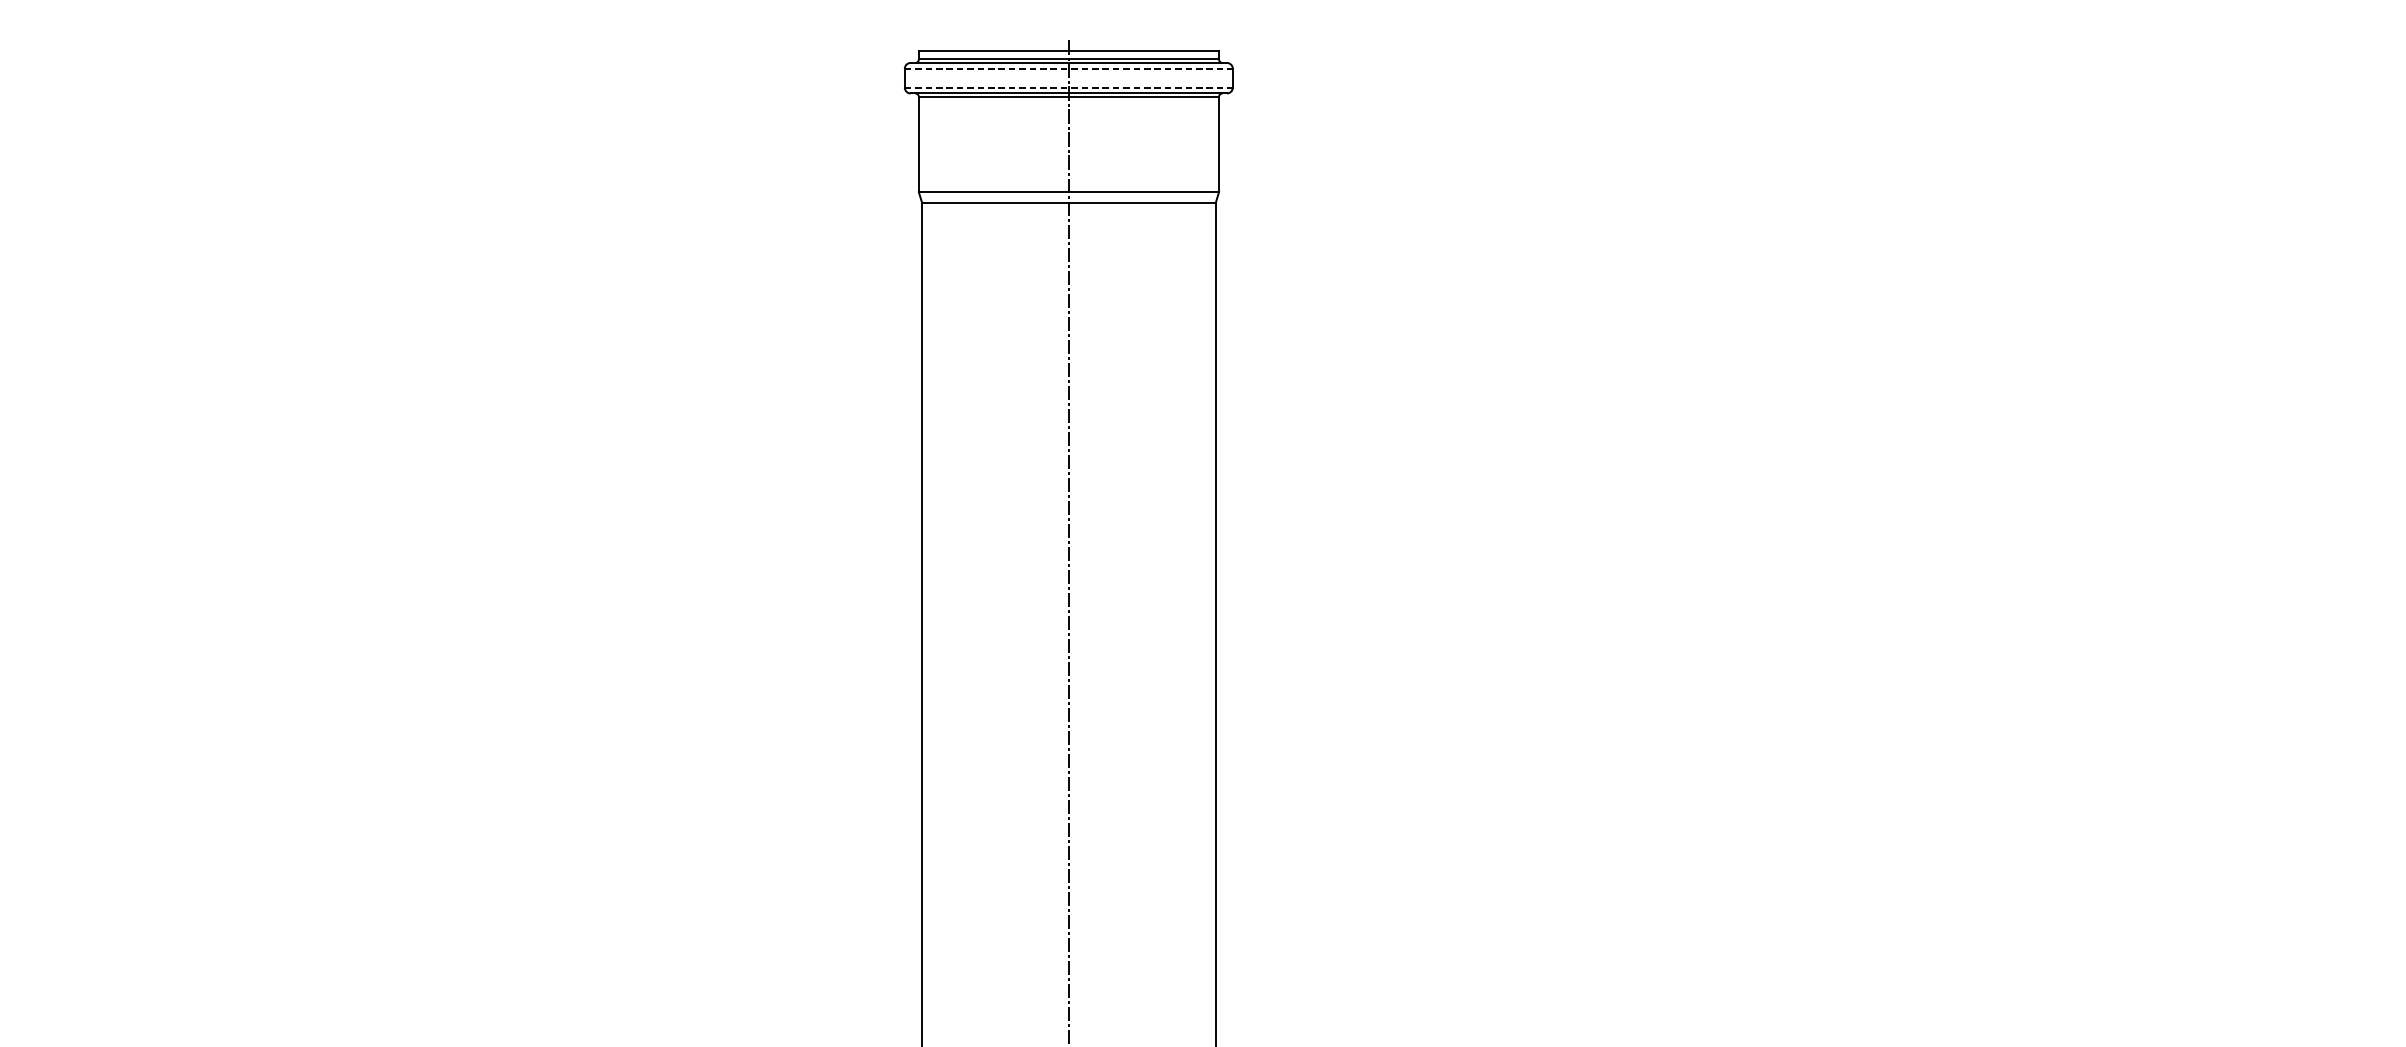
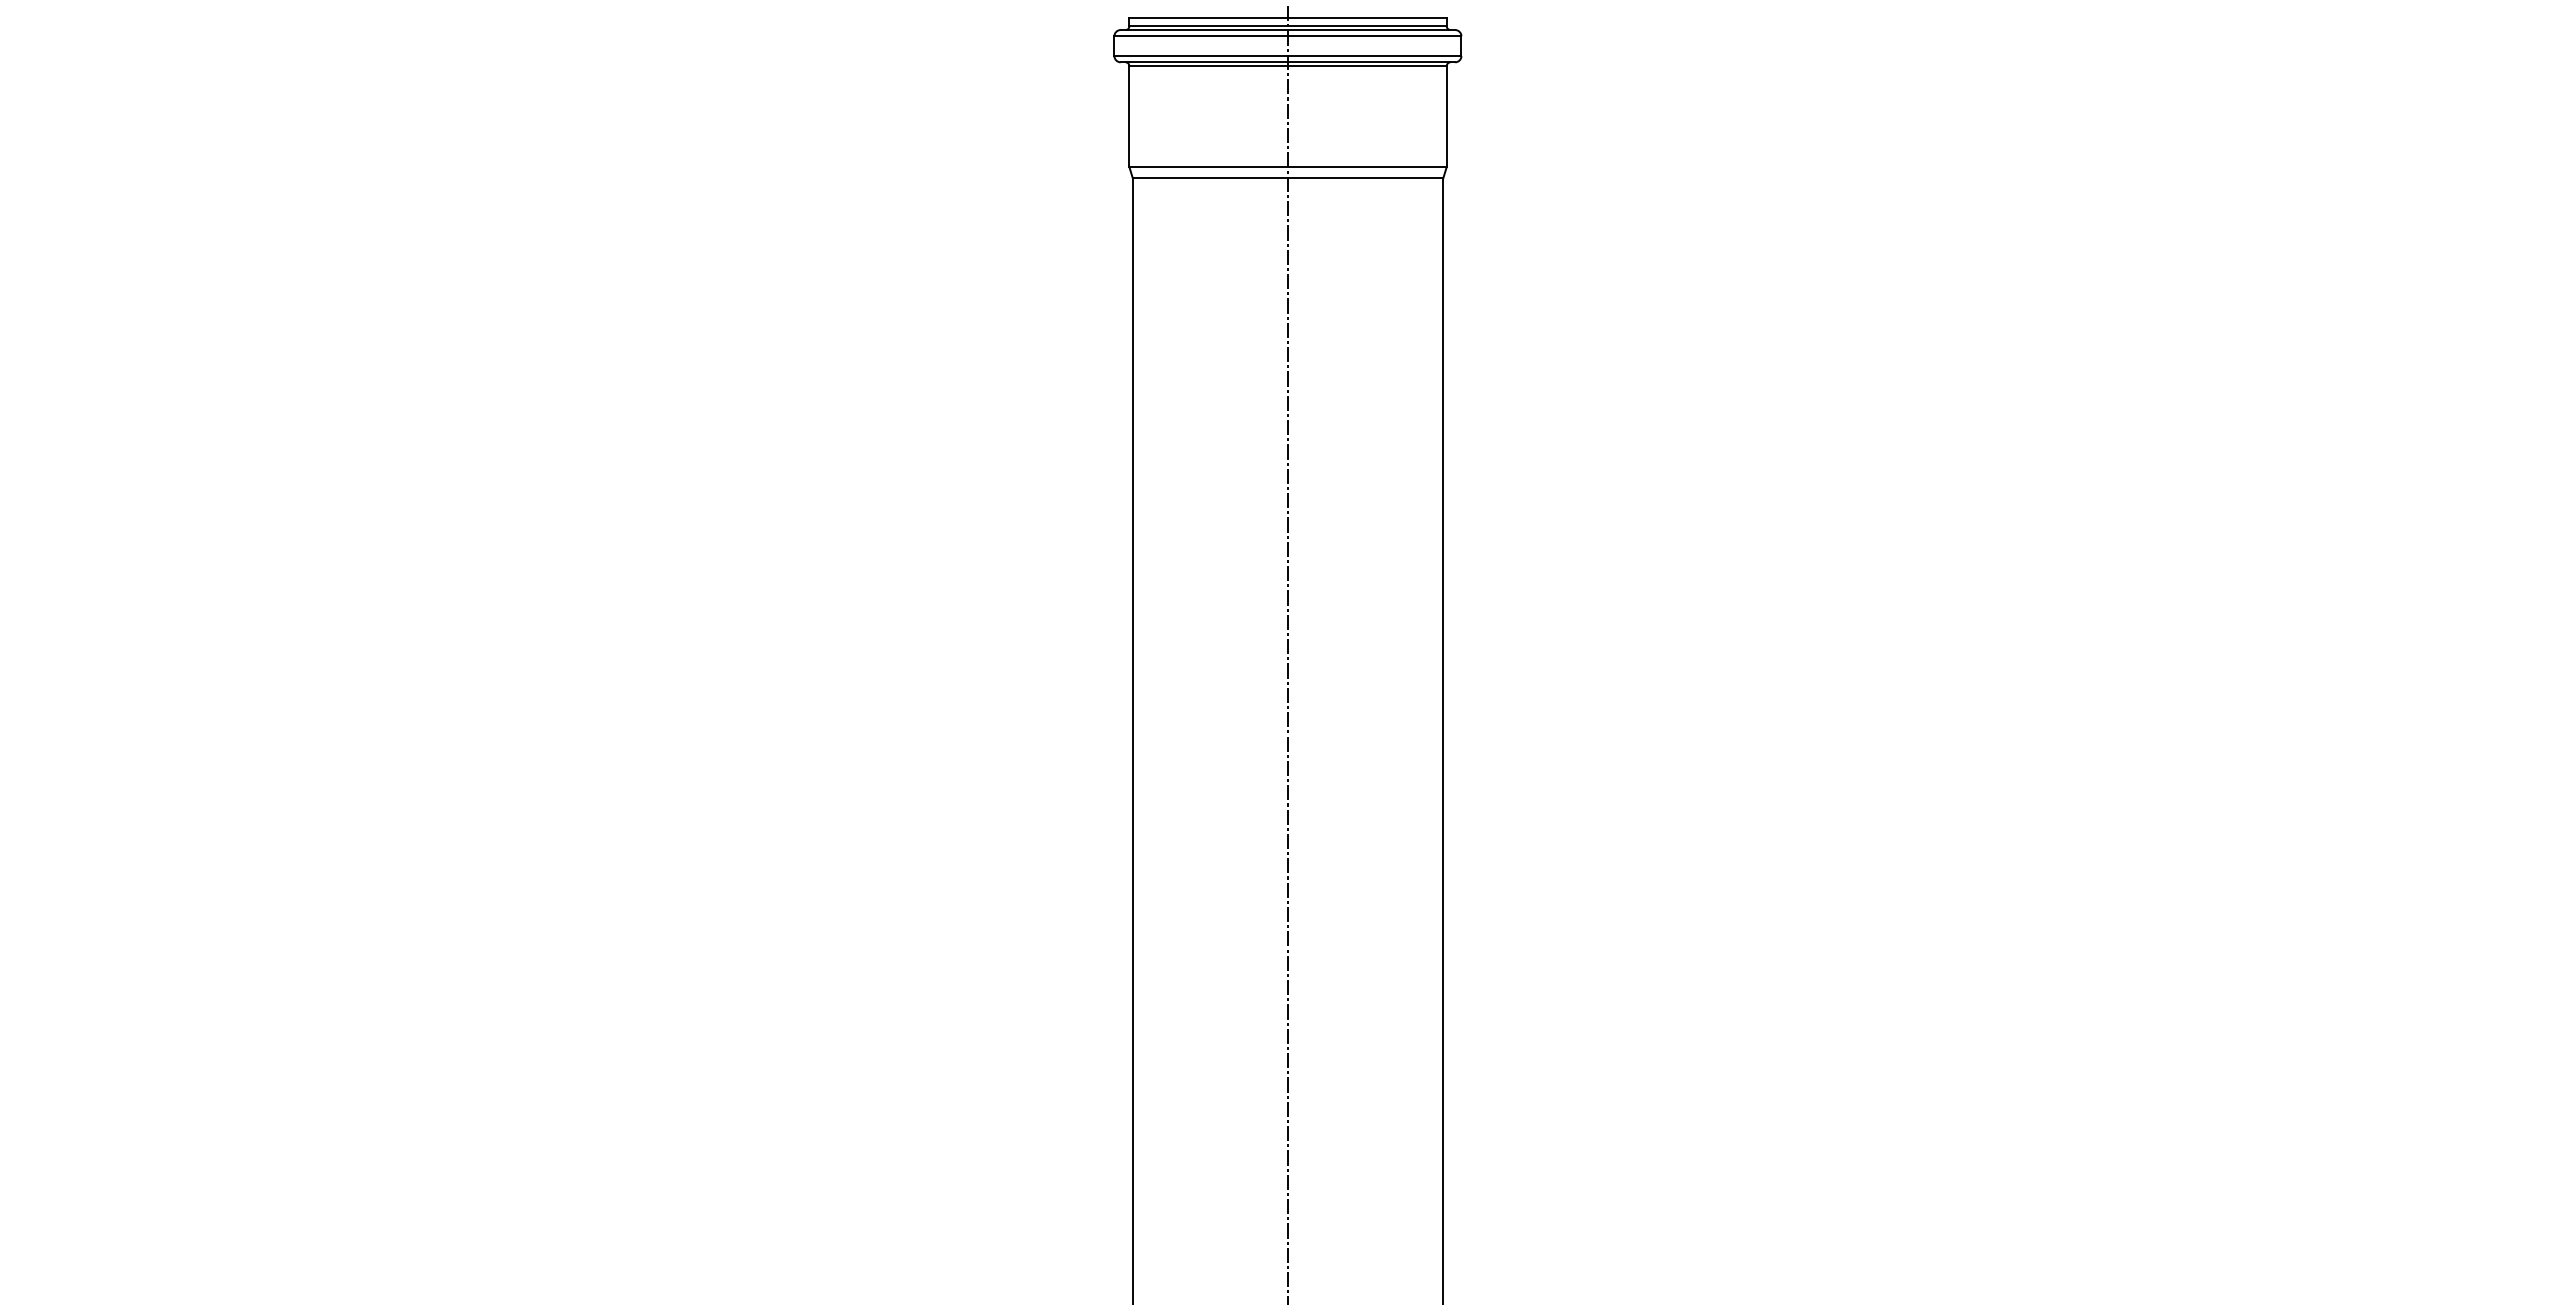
line: (1069, 69) -> (1288, 36), dashed -> solid
line: (1069, 87) -> (1288, 56), dashed -> solid

